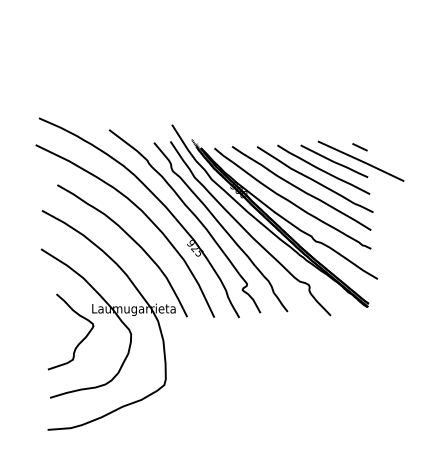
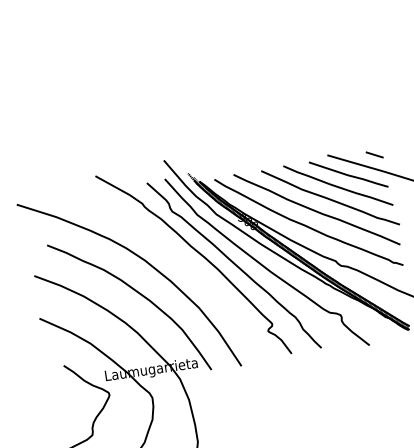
part: (156, 198) -> (158, 244), removed

